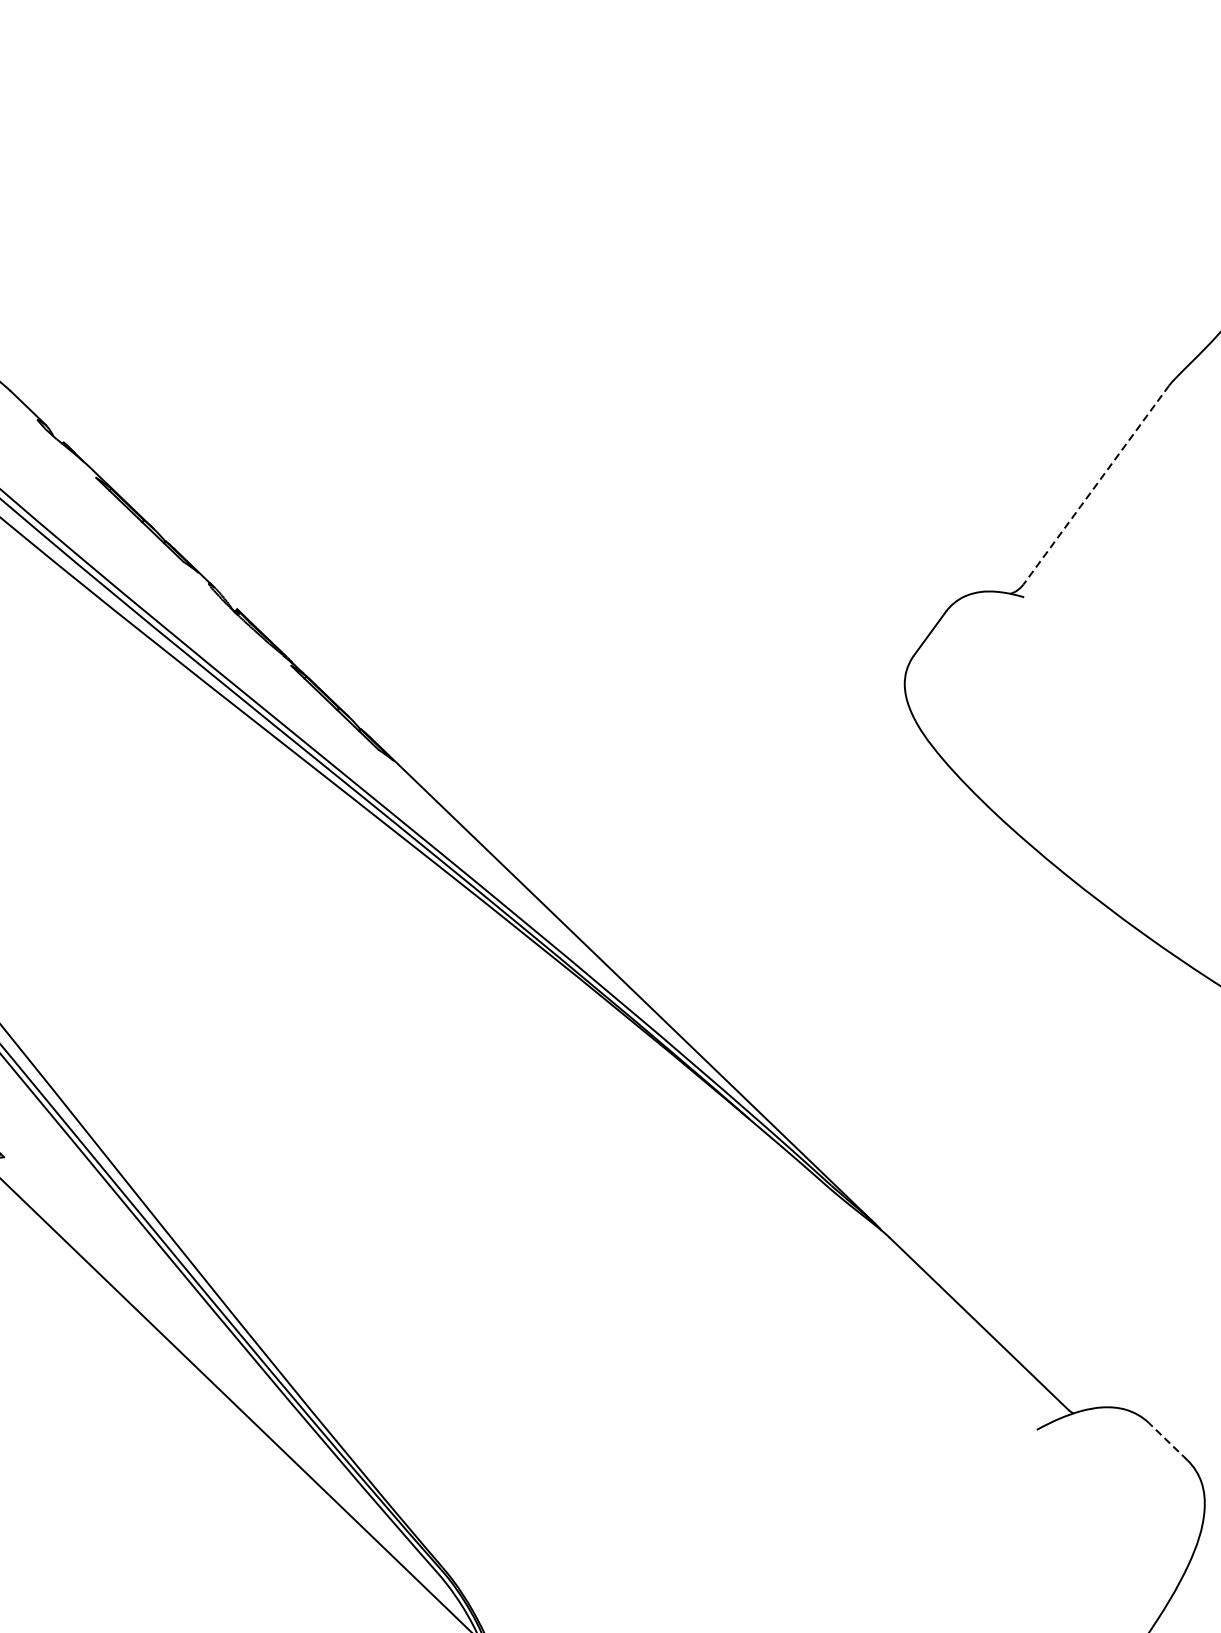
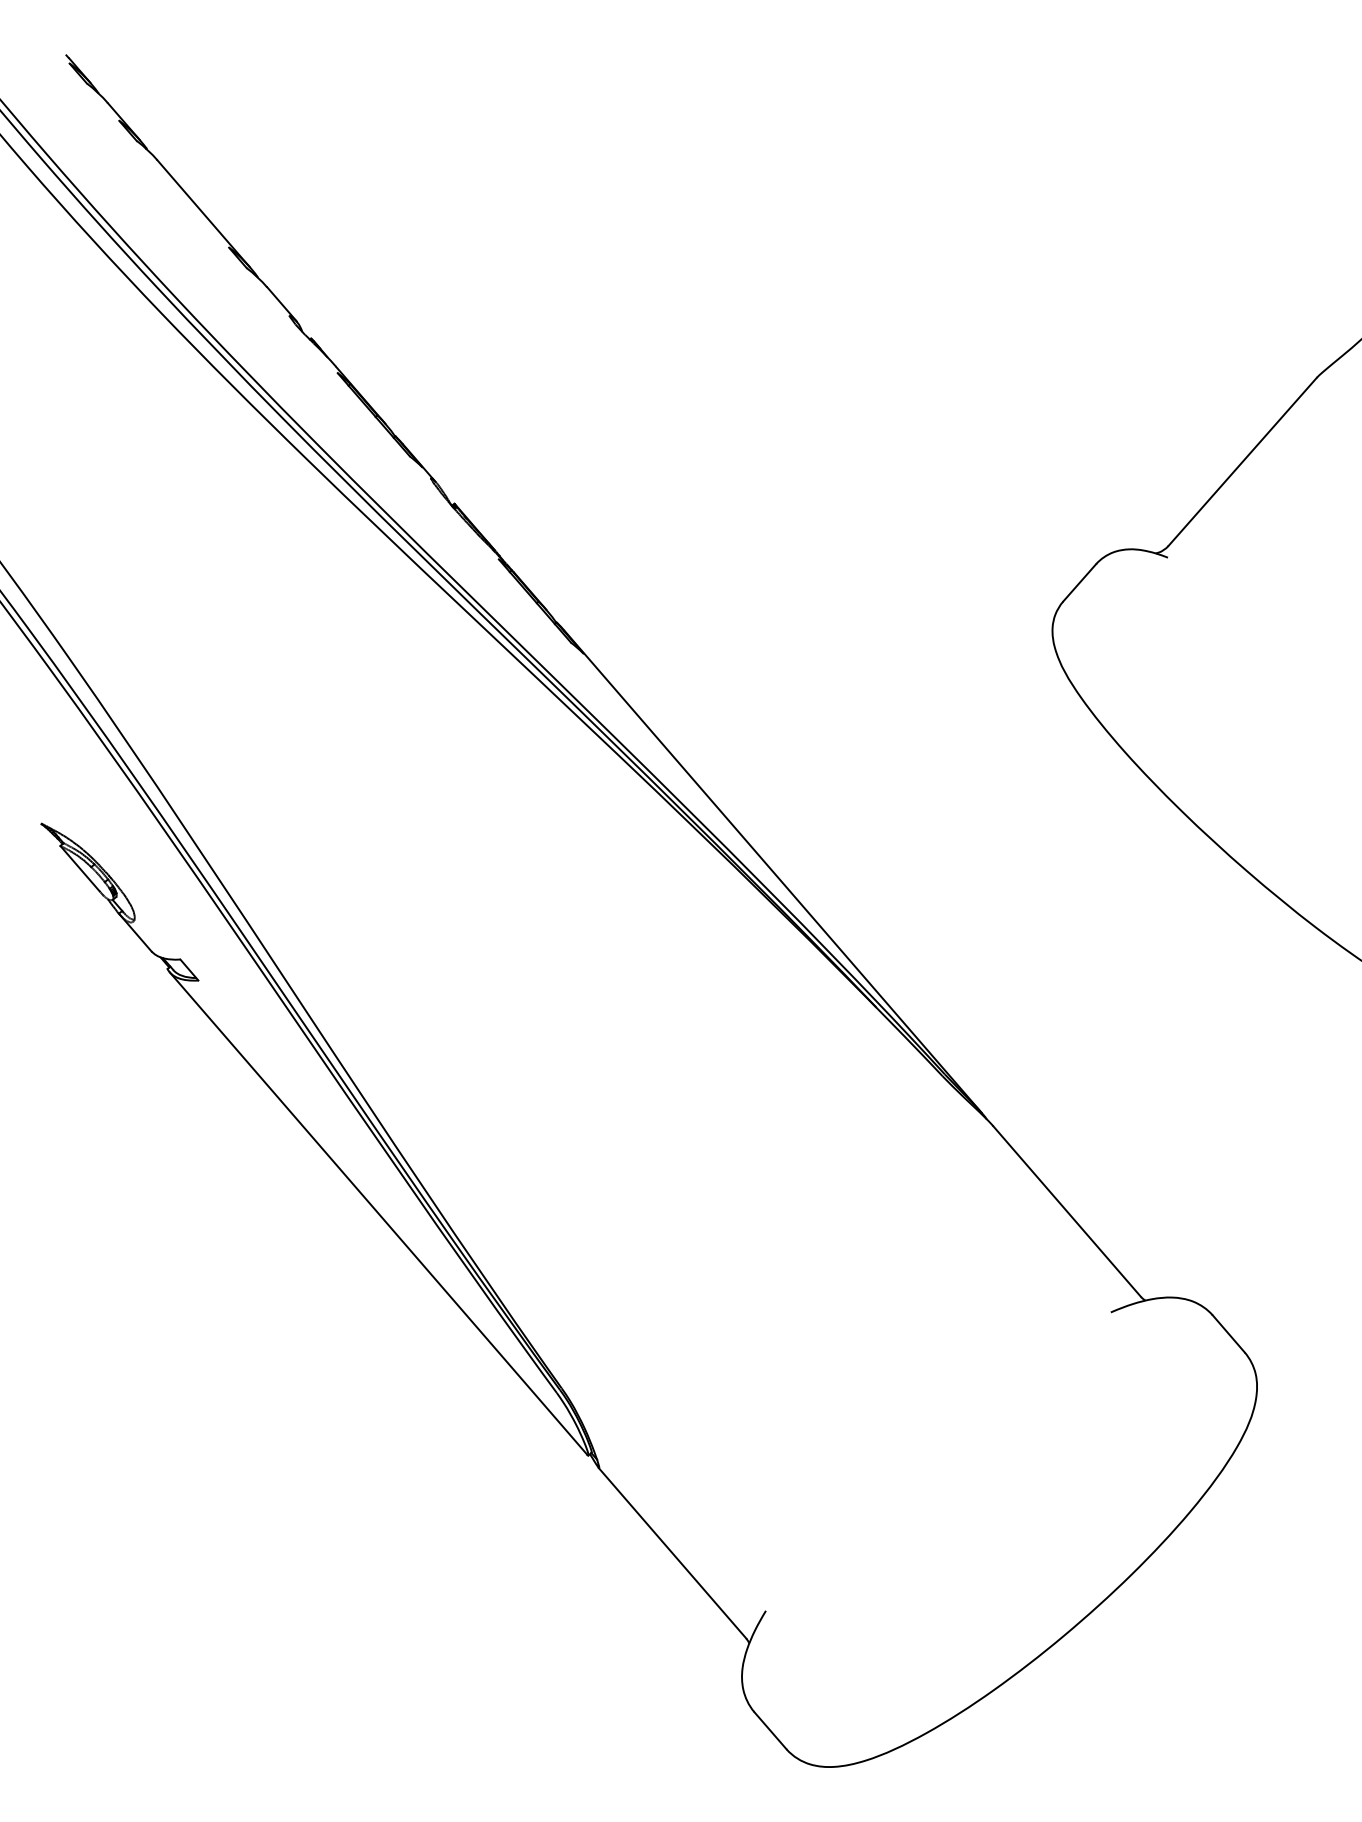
line: (1096, 485) -> (1242, 462), dashed -> solid
line: (1167, 1441) -> (1228, 1333), dashed -> solid

